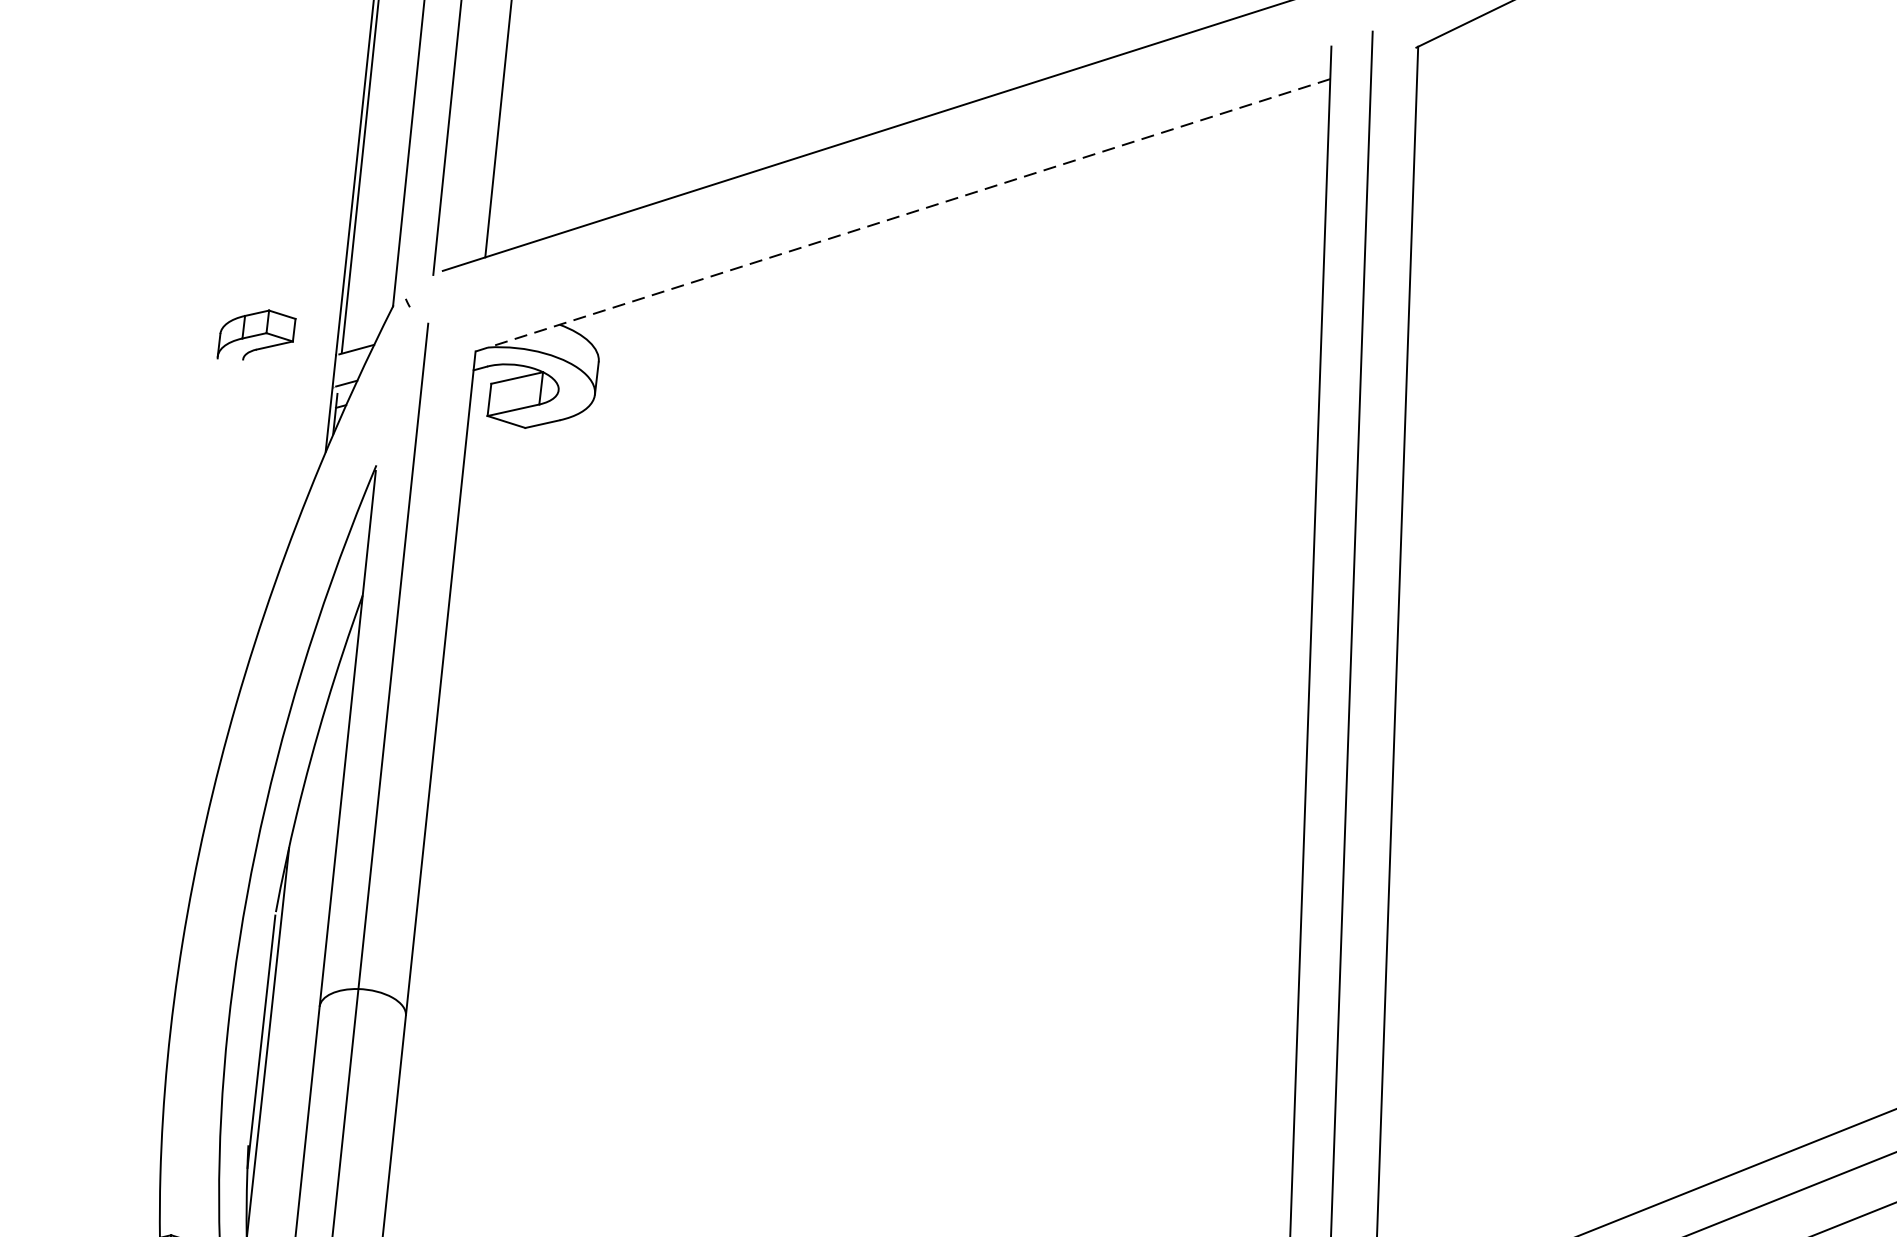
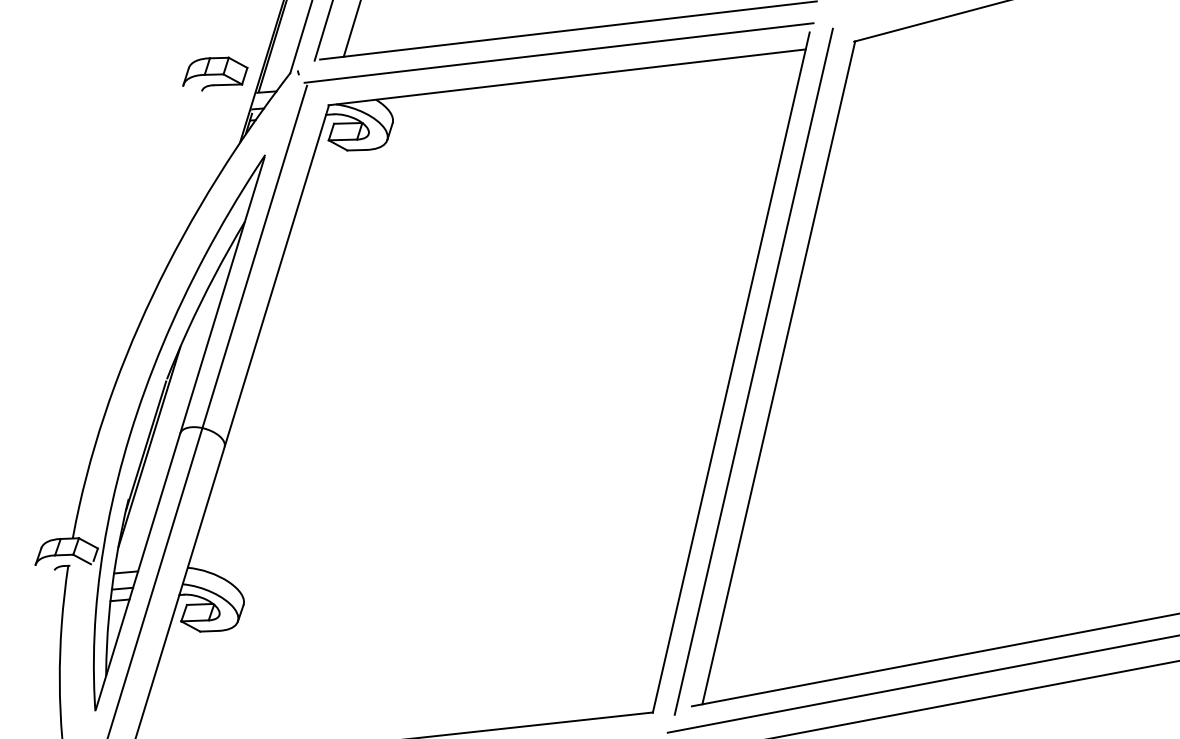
line: (877, 172) -> (558, 52), added
line: (901, 215) -> (566, 77), dashed -> solid
part: (255, 333) -> (215, 73), size x1.43

